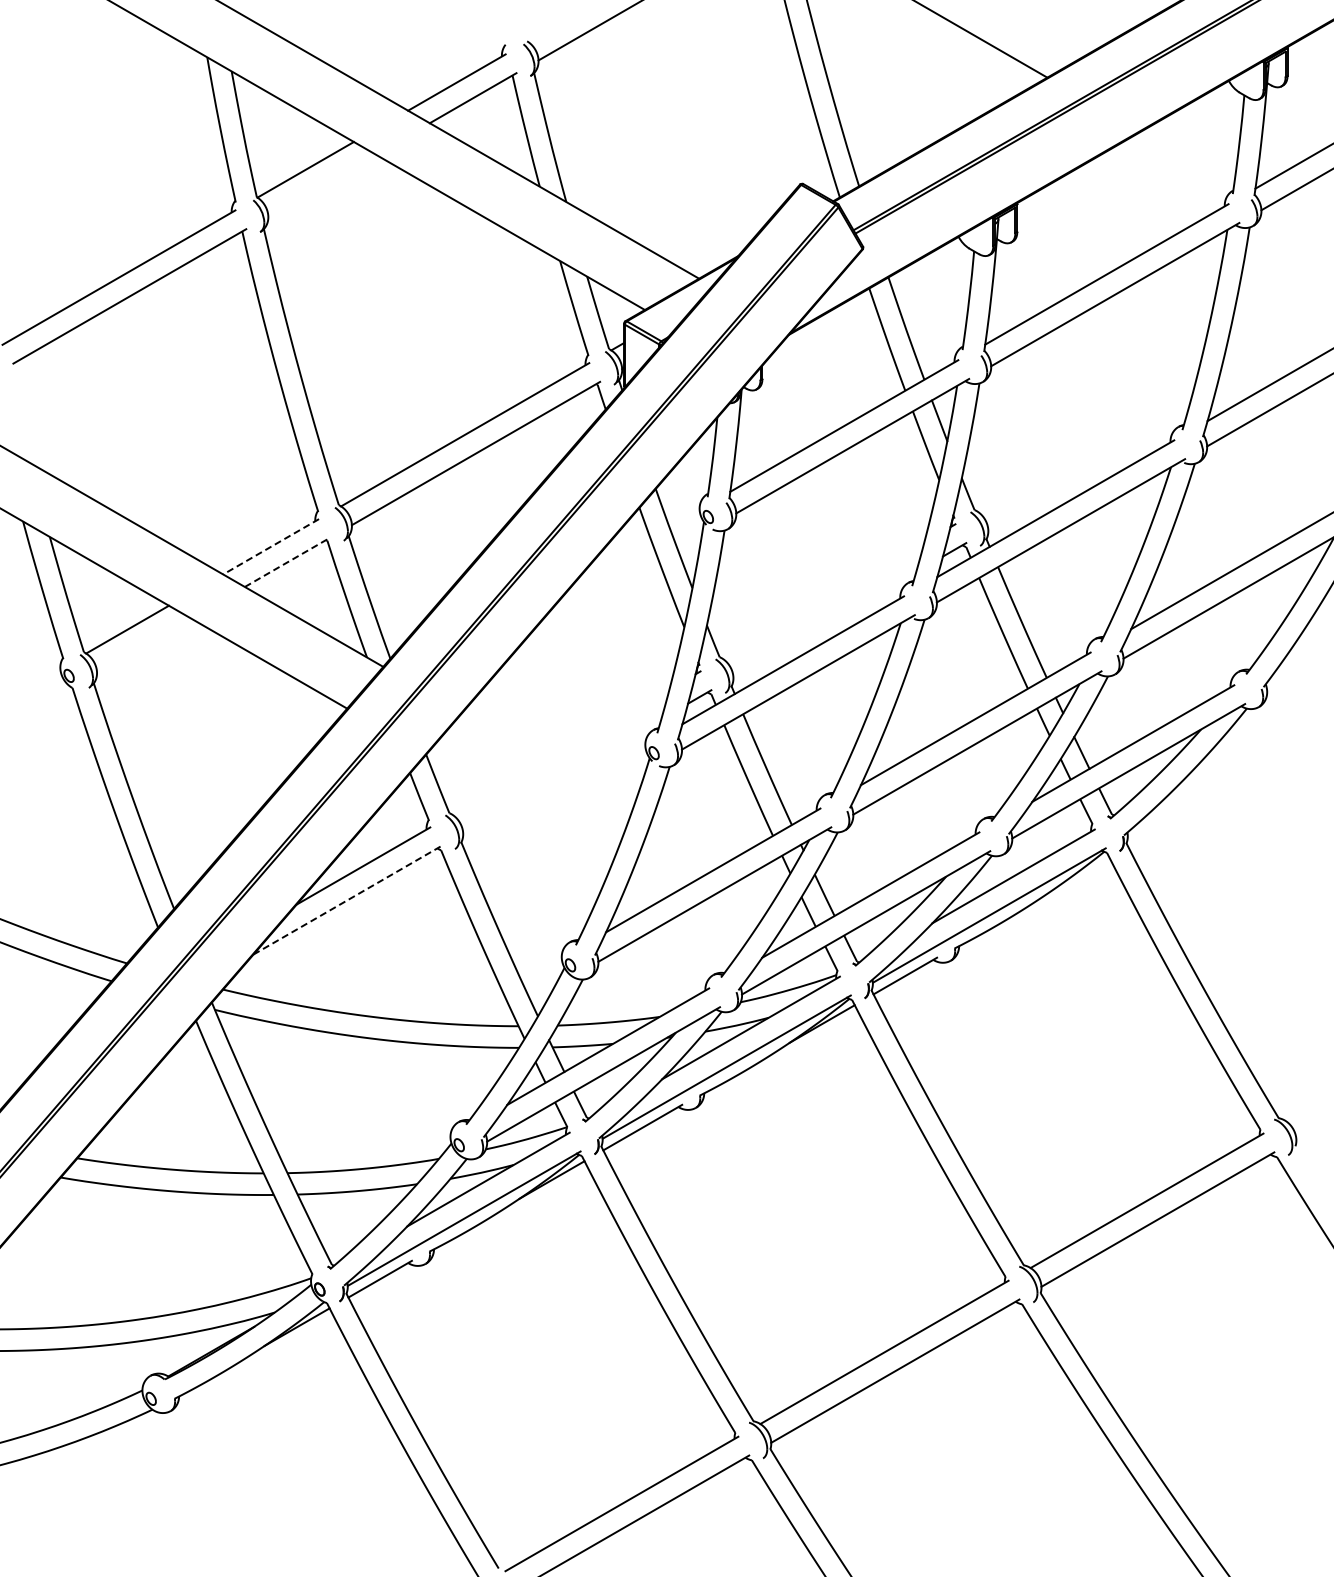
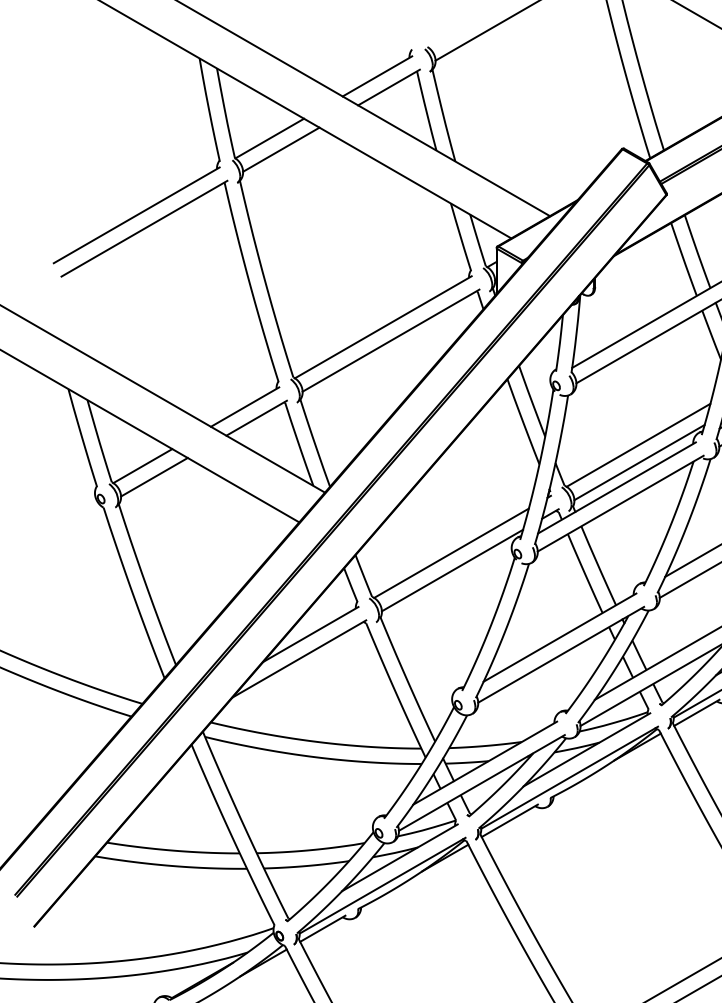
line: (321, 185) -> (280, 149), added
line: (270, 547) -> (244, 407), dashed -> solid
line: (287, 562) -> (256, 418), dashed -> solid
line: (823, 600) -> (638, 445), added
line: (824, 624) -> (639, 462), added
line: (143, 645) -> (154, 477), added
line: (560, 751) -> (451, 552), added
line: (562, 776) -> (452, 570), added
line: (347, 900) -> (299, 659), dashed -> solid

